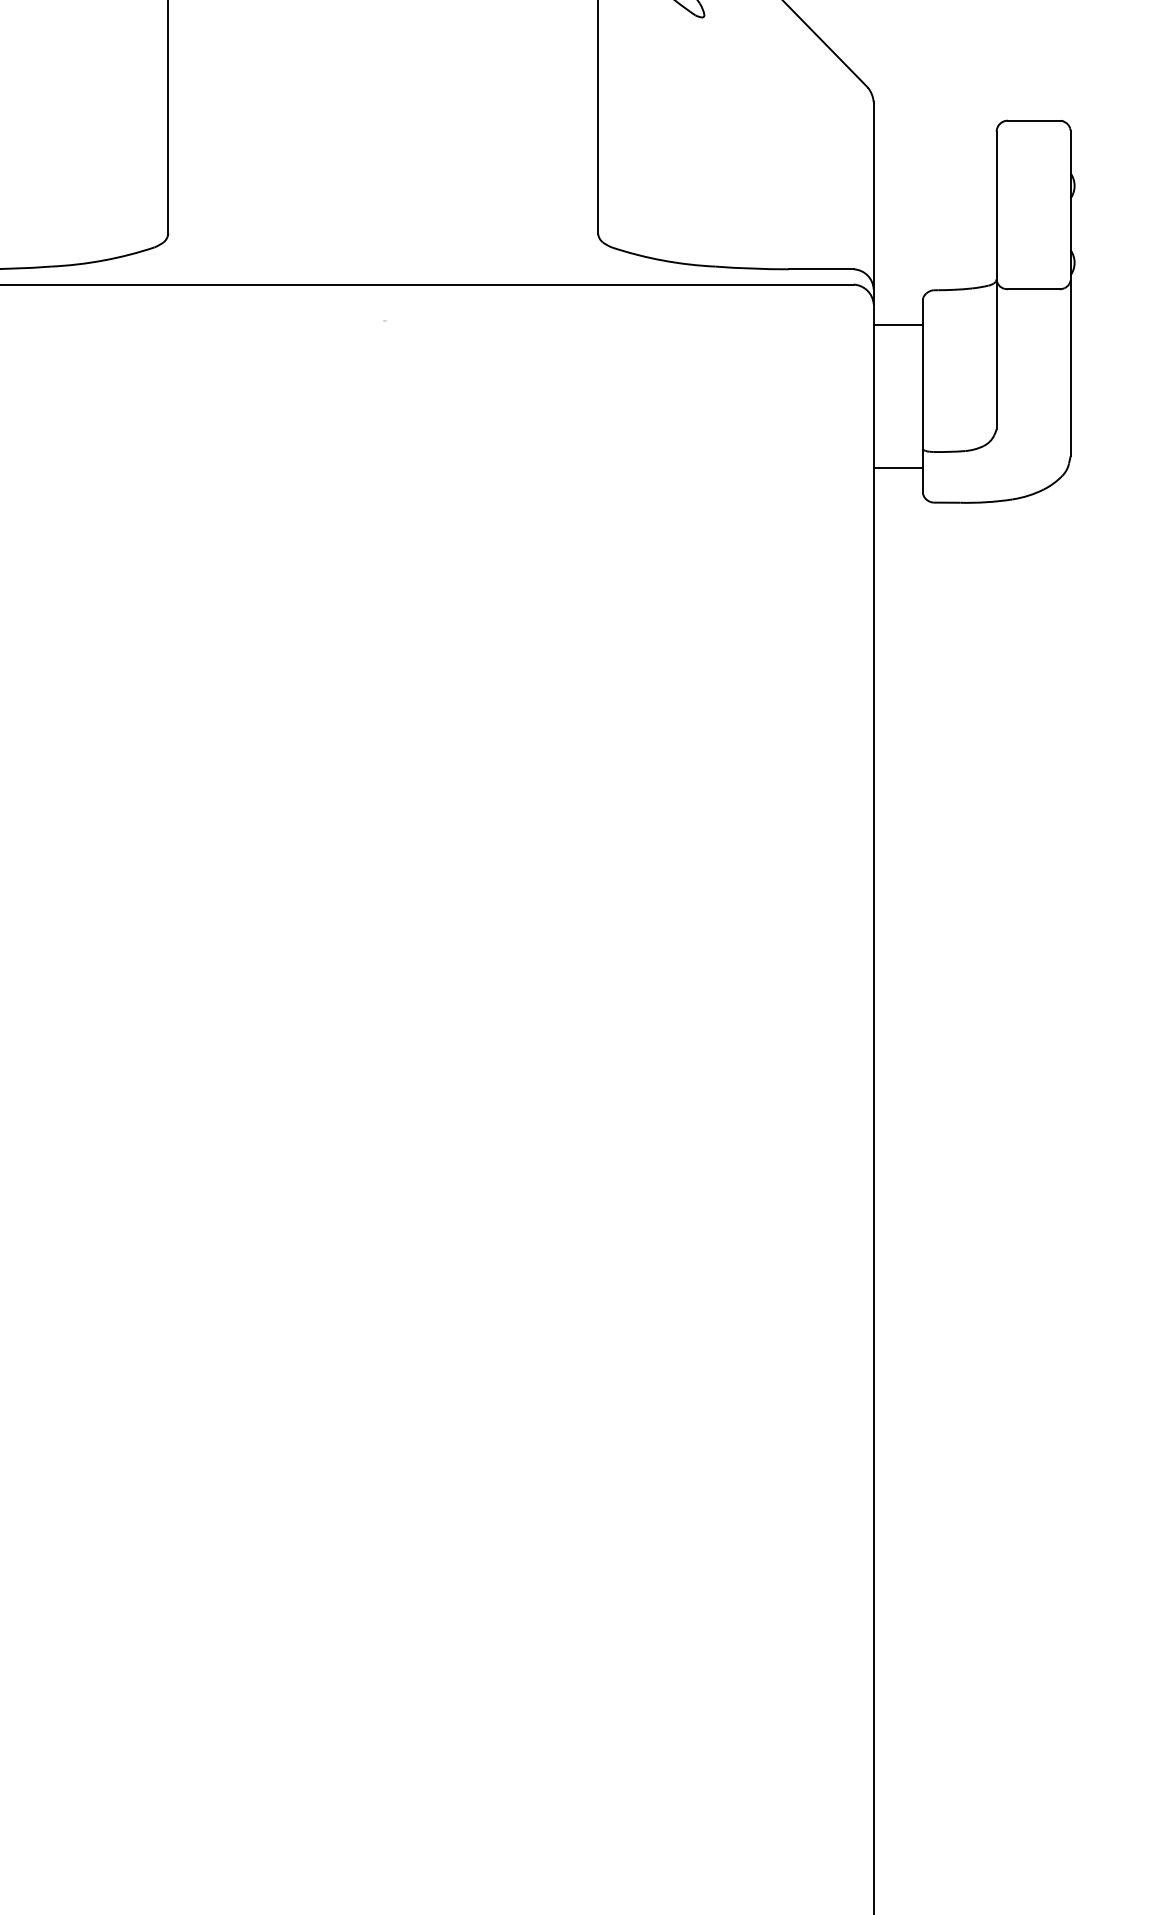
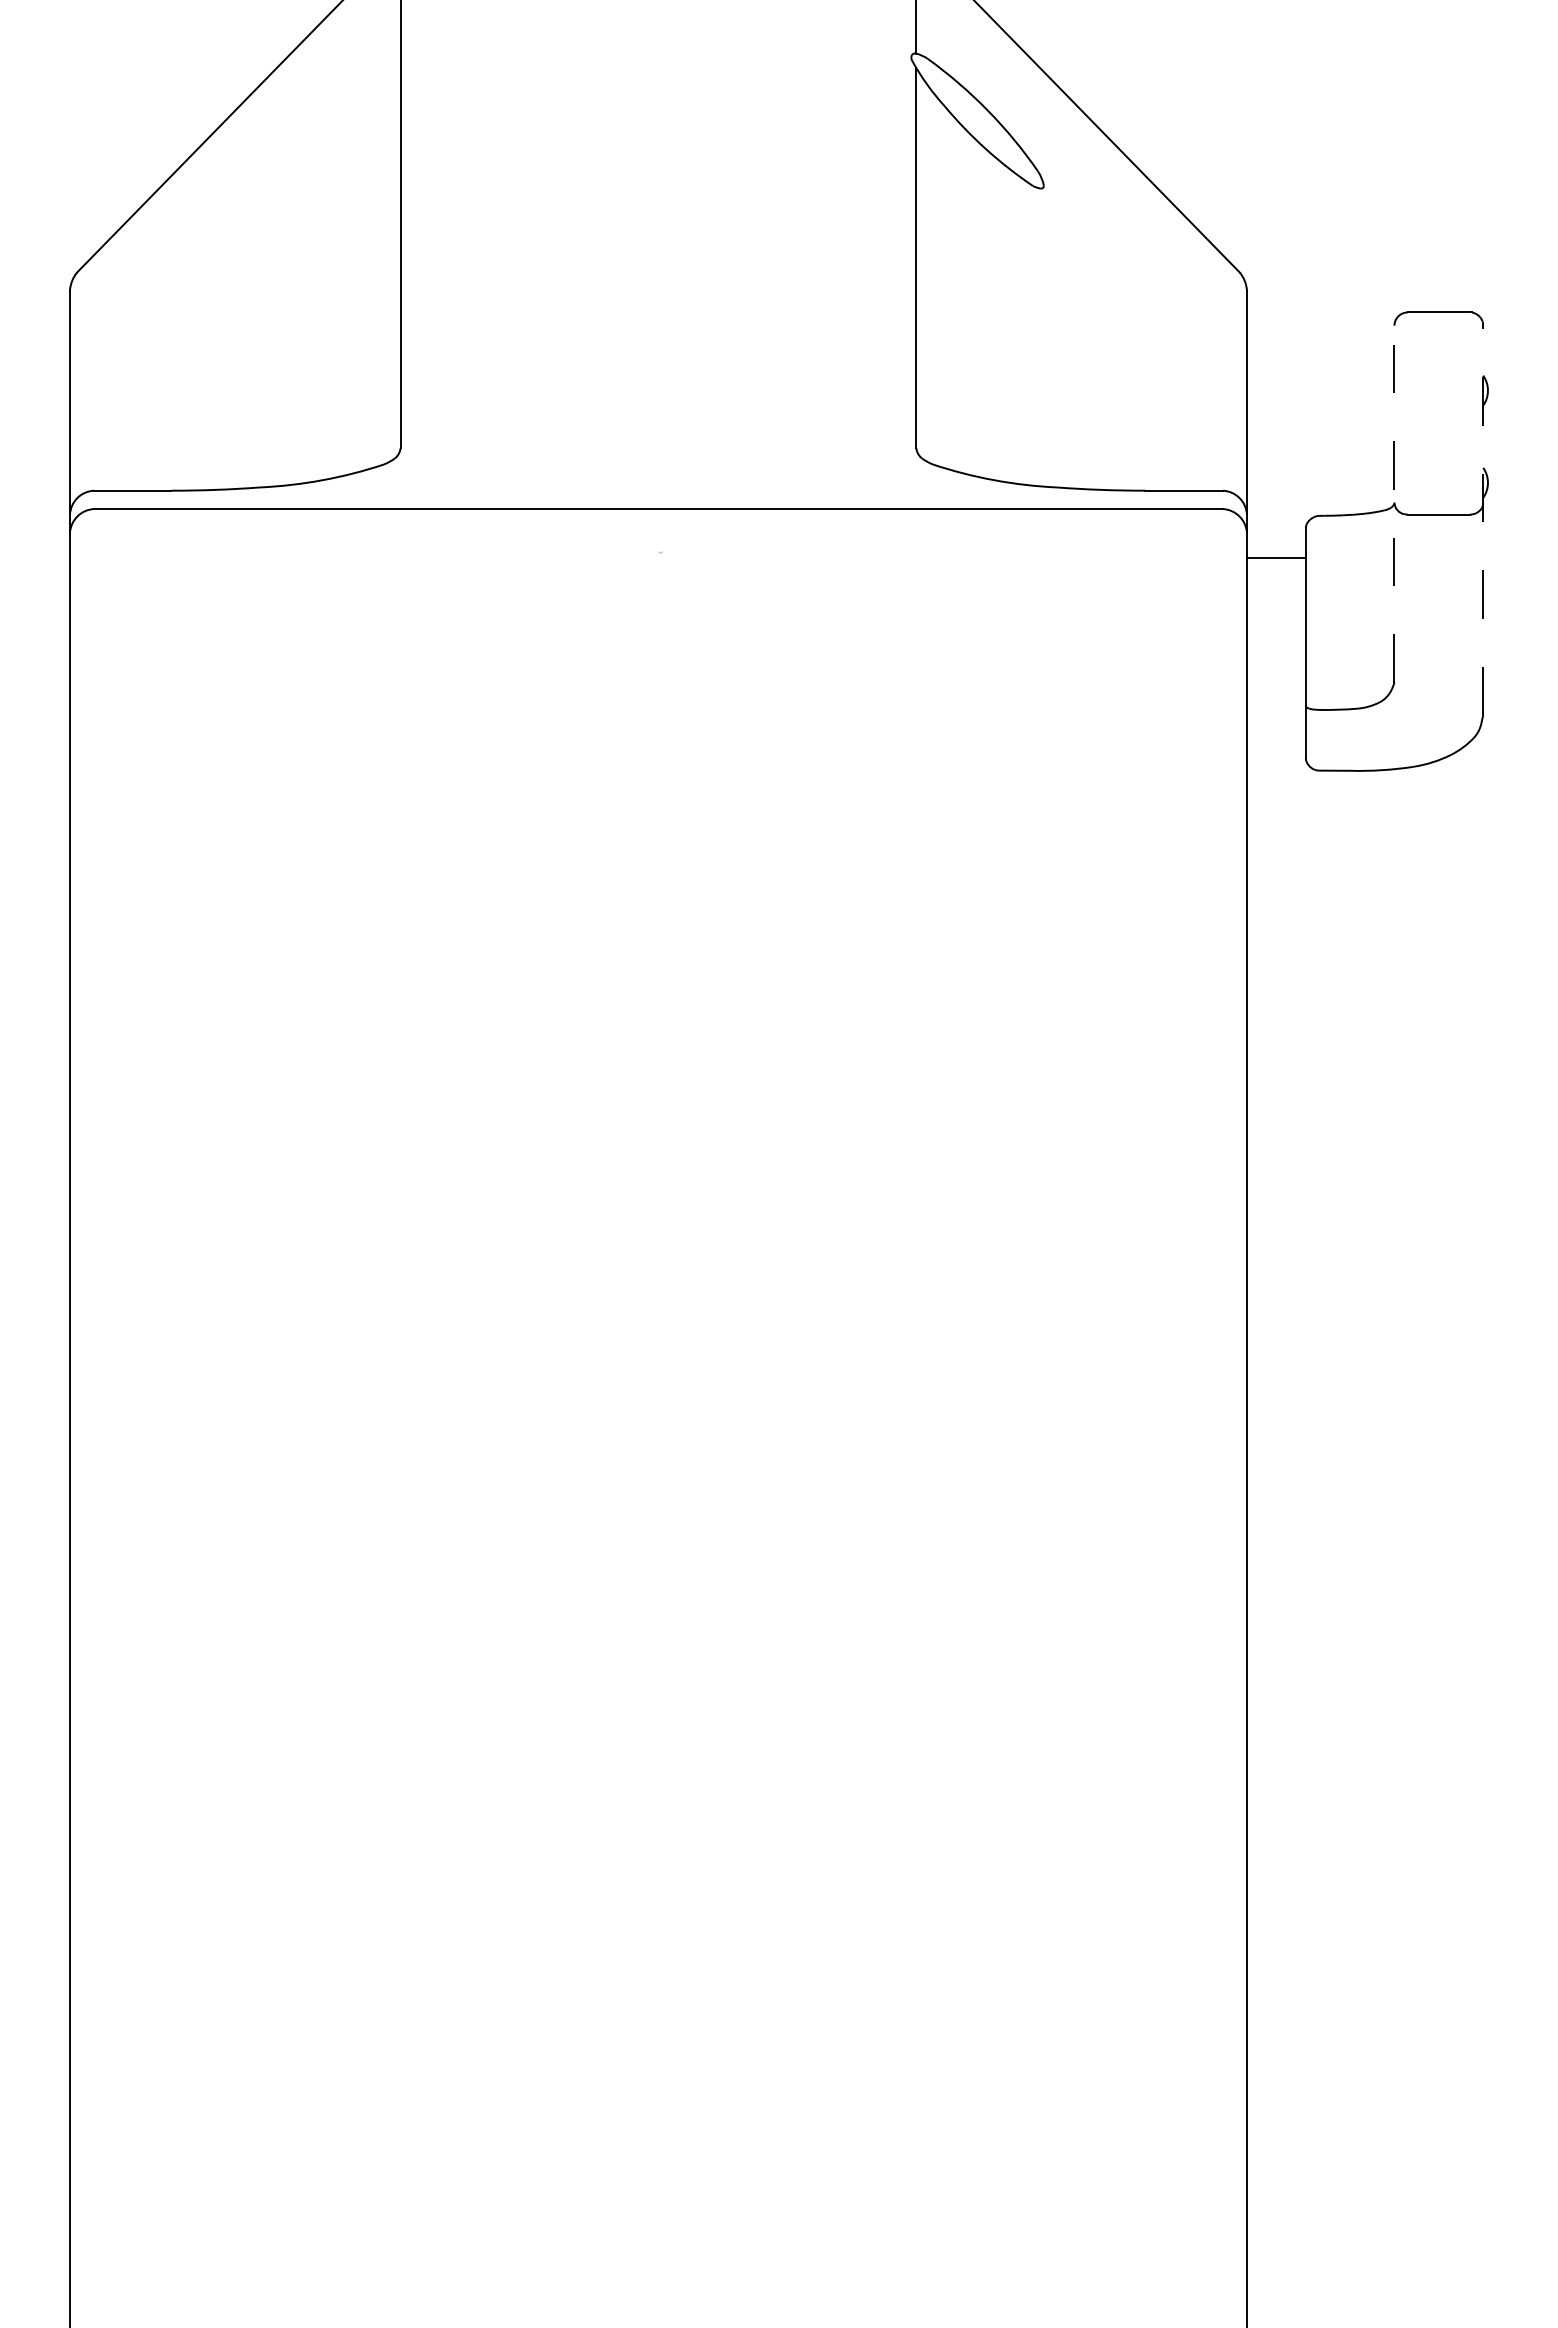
line: (996, 279) -> (1394, 503), solid -> dashed
line: (1070, 293) -> (1483, 519), solid -> dashed
line: (897, 467) -> (1275, 728), removed

